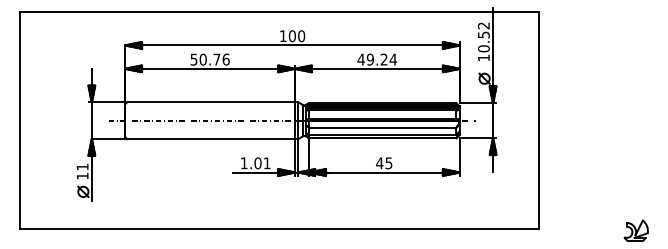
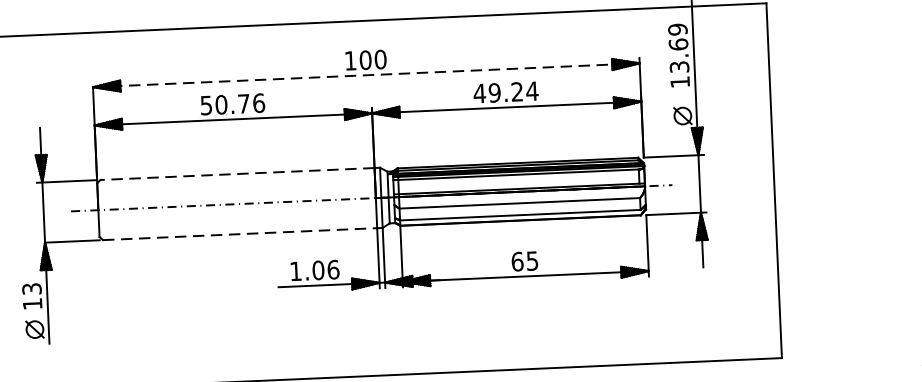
text: (483, 37) -> (678, 48), 10.52 -> 13.69
line: (292, 45) -> (366, 75), solid -> dashed
line: (211, 102) -> (238, 174), solid -> dashed
line: (211, 139) -> (240, 234), solid -> dashed
text: (266, 163) -> (332, 270), 1.01 -> 1.06
text: (379, 163) -> (517, 262), 45 -> 65
text: (82, 166) -> (31, 288), 11 -> 13

